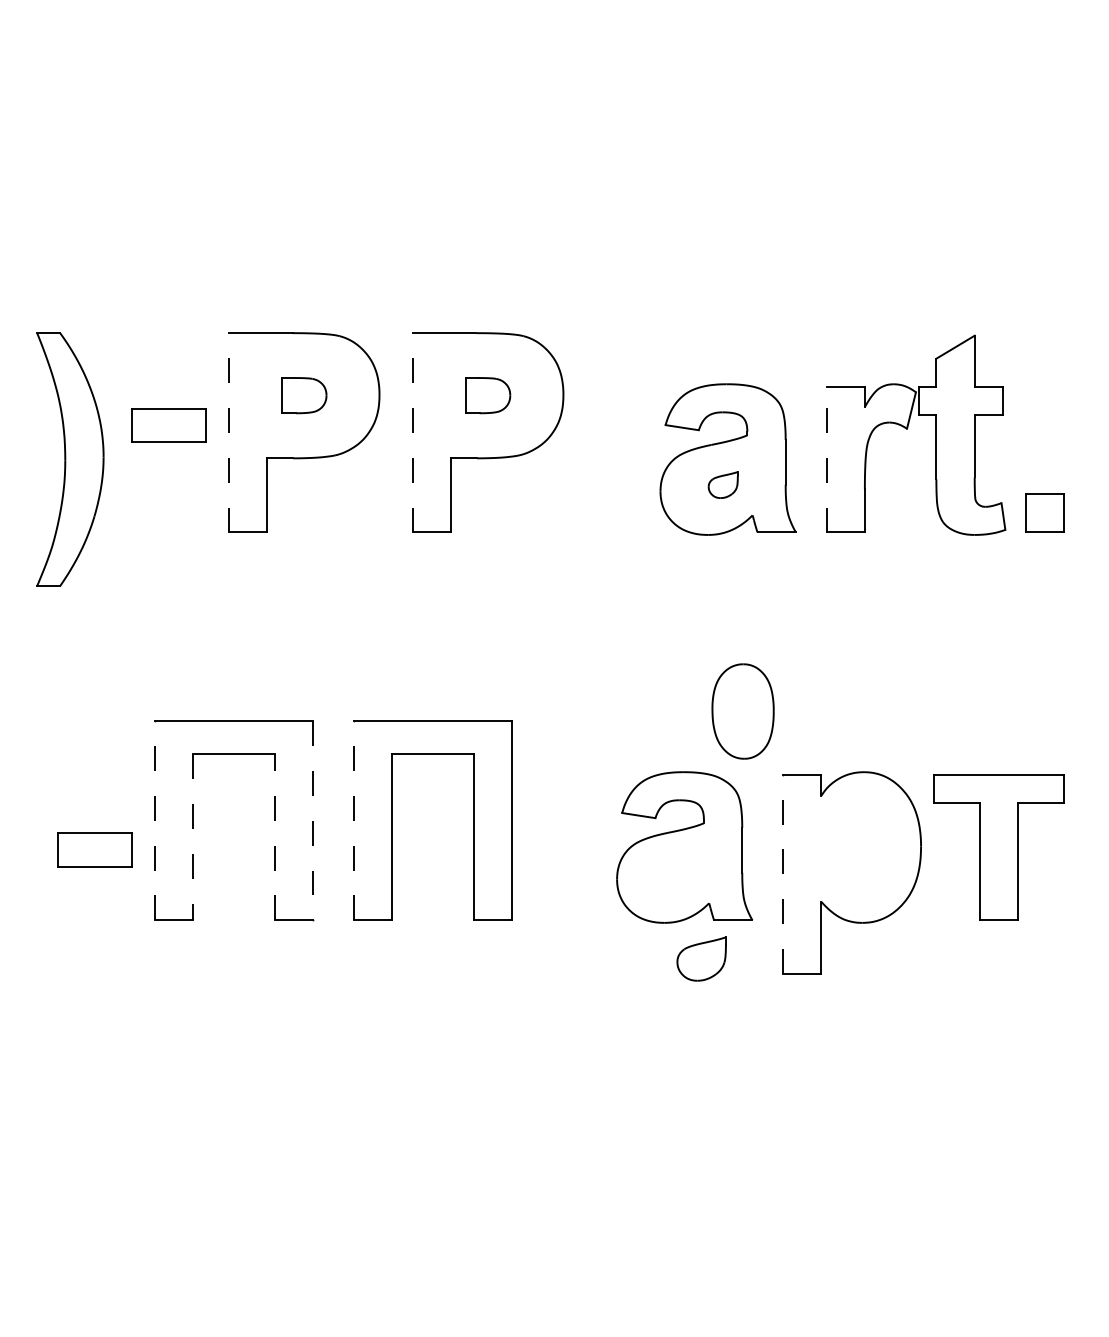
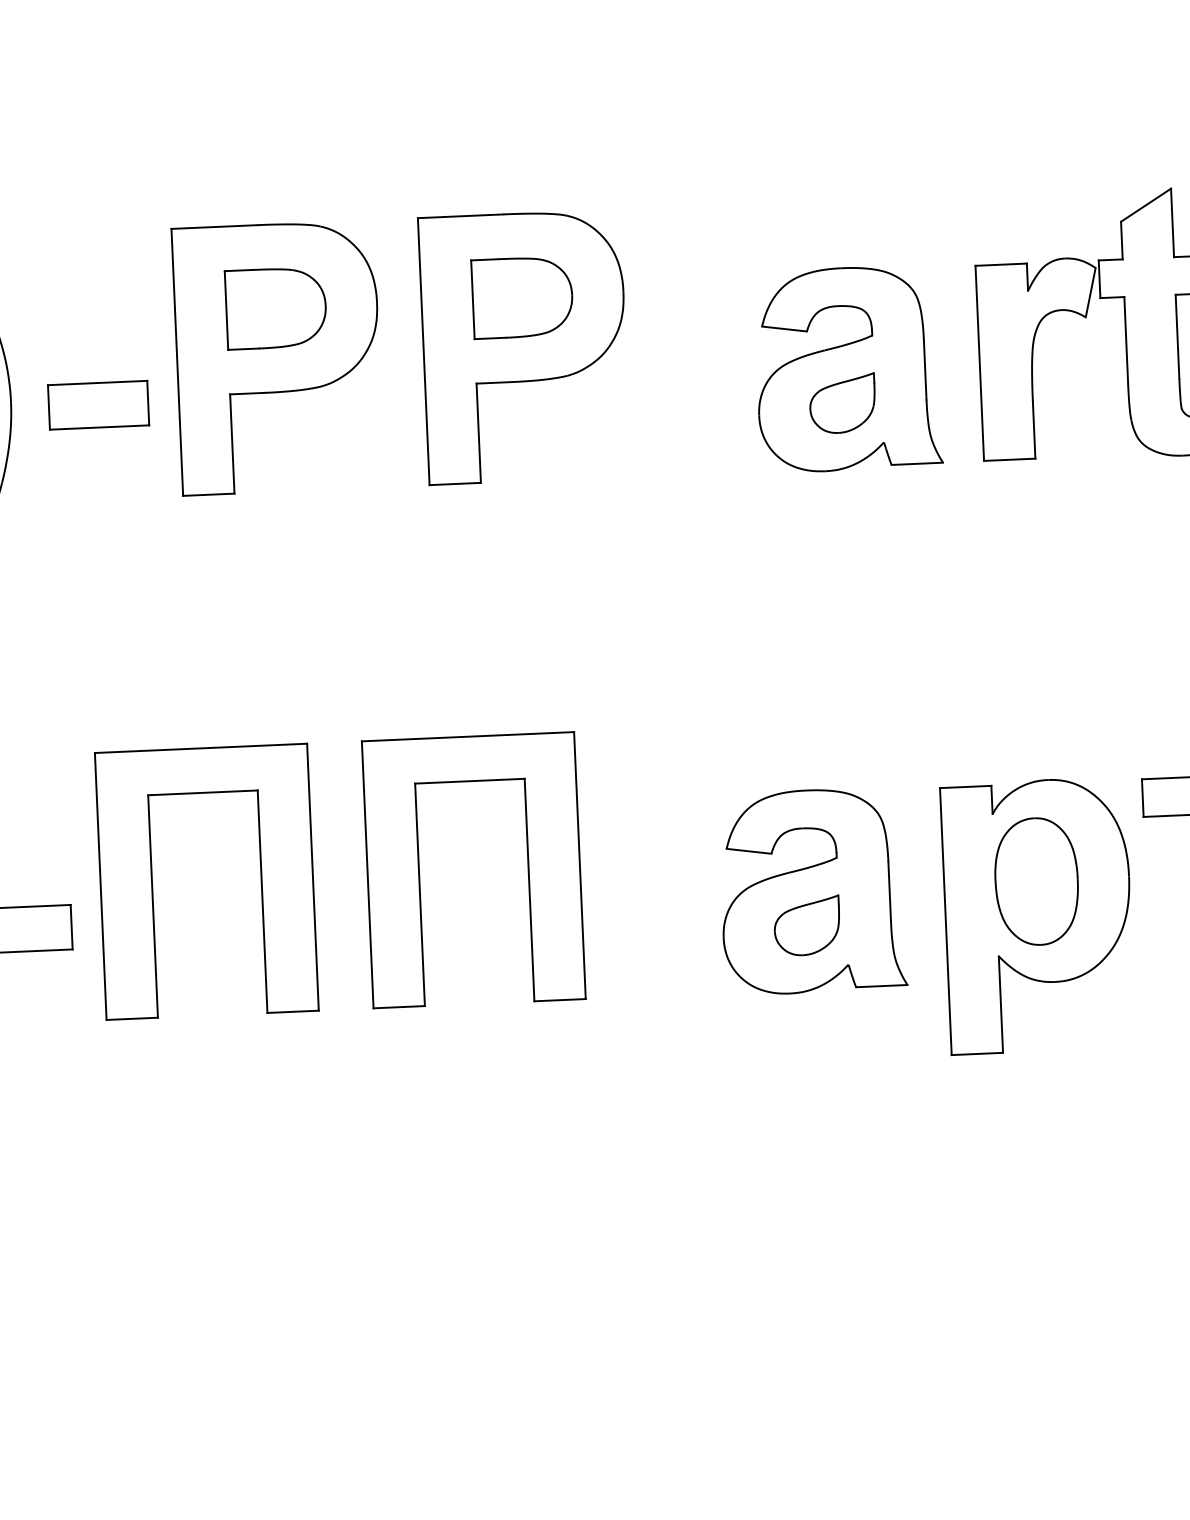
part: (304, 395) -> (276, 308), size x1.67
part: (487, 395) -> (521, 297), size x1.67
part: (168, 425) -> (98, 405), moved
line: (228, 432) -> (176, 362), dashed -> solid
line: (412, 432) -> (423, 351), dashed -> solid
line: (826, 459) -> (979, 363), dashed -> solid
part: (723, 484) -> (843, 402), size x1.67
part: (742, 711) -> (1035, 881), moved
line: (154, 820) -> (100, 886), dashed -> solid
line: (313, 820) -> (313, 876), dashed -> solid
line: (353, 820) -> (367, 874), dashed -> solid
line: (274, 836) -> (262, 900), dashed -> solid
line: (193, 837) -> (153, 906), dashed -> solid
line: (783, 874) -> (946, 921), dashed -> solid
part: (701, 958) -> (806, 925), moved

